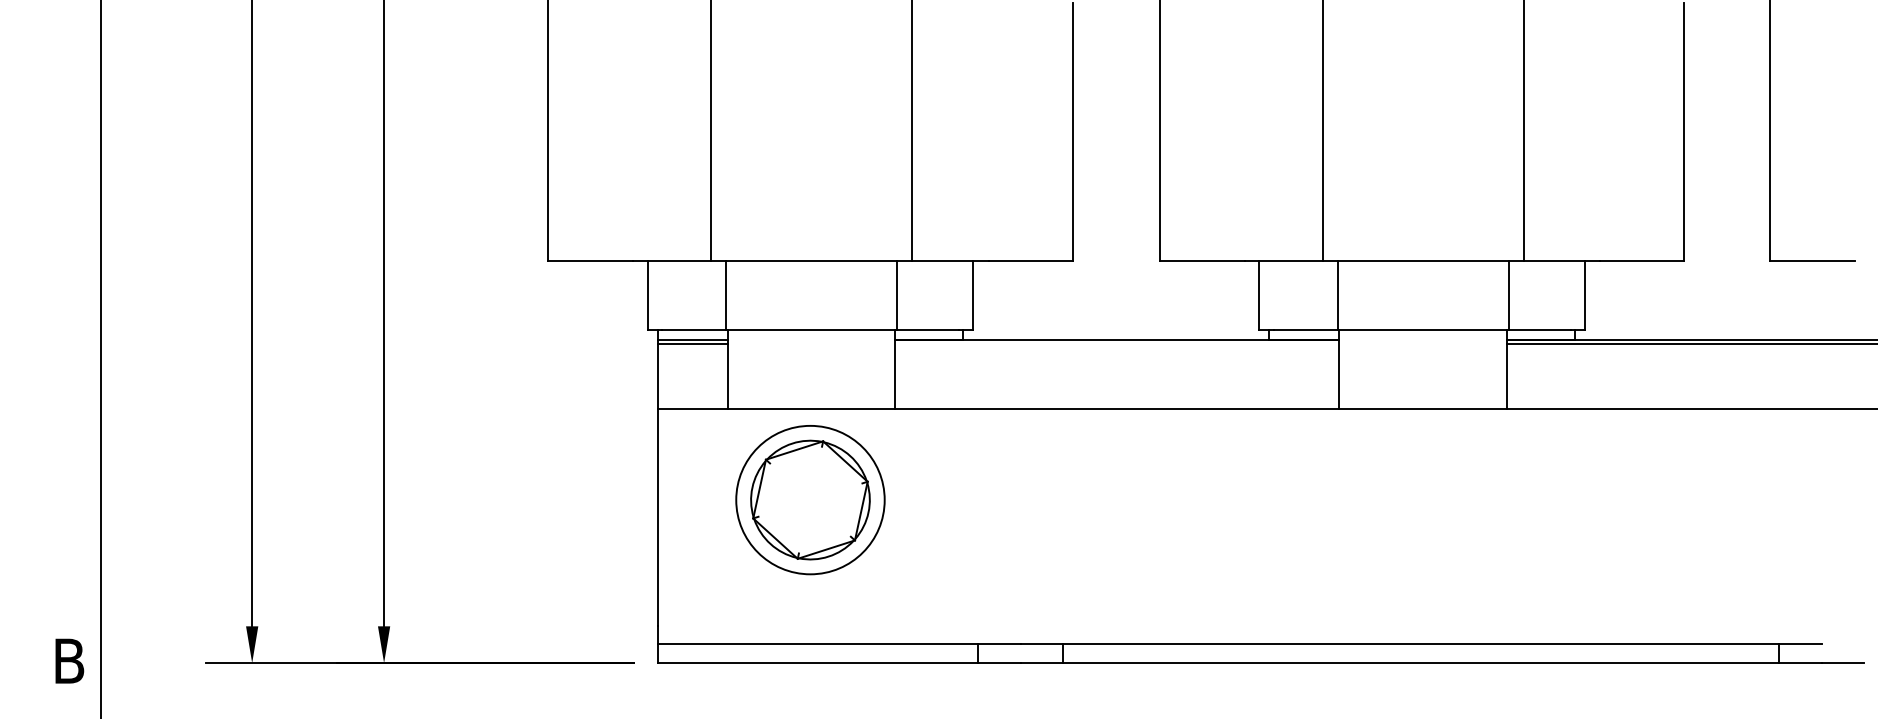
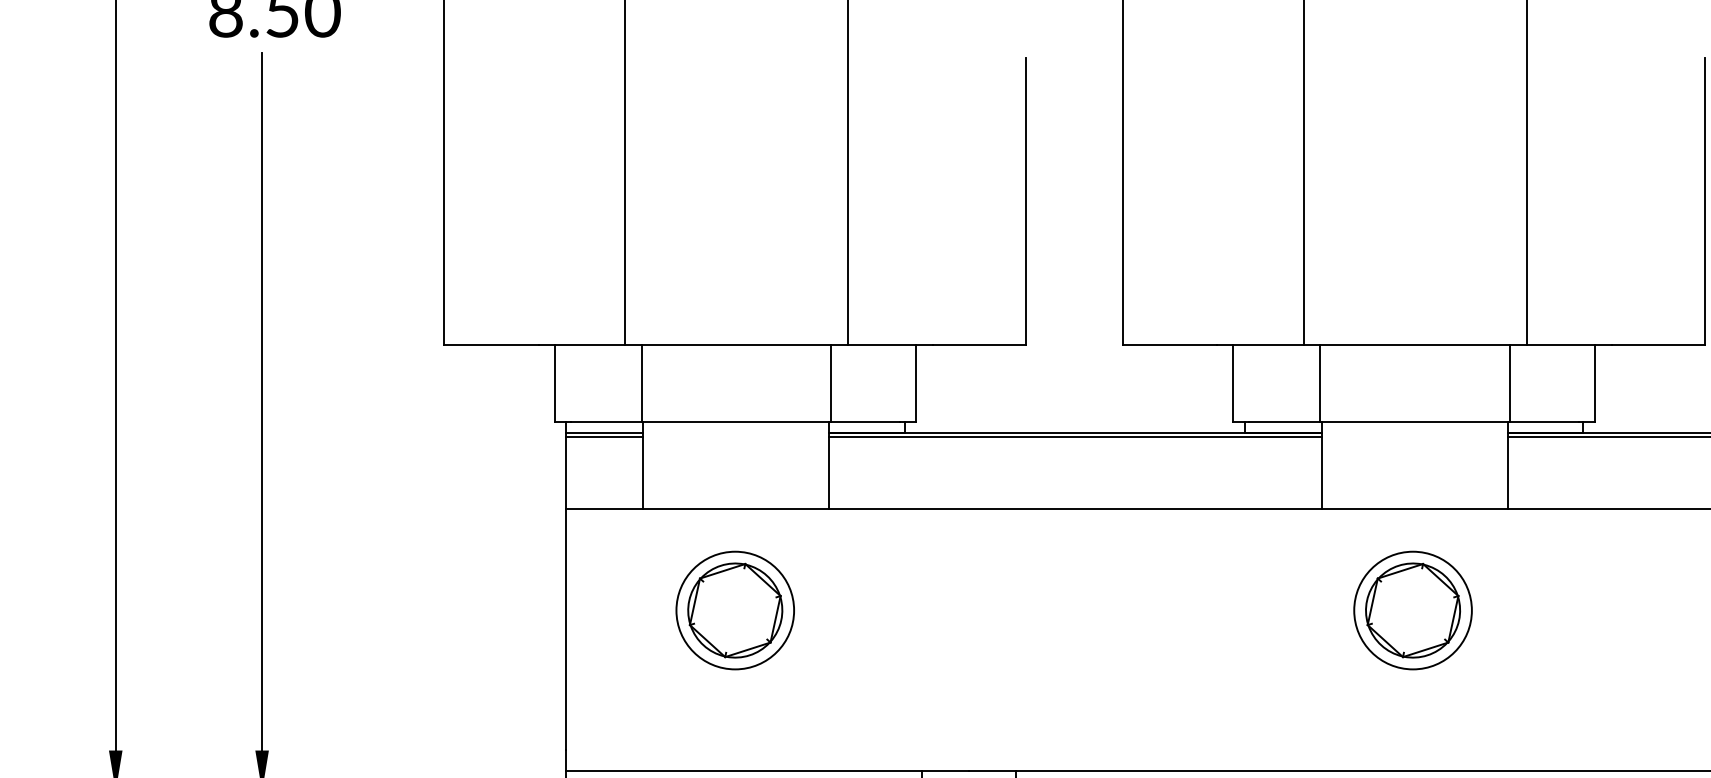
line: (1117, 343) -> (1075, 436), added
part: (810, 500) -> (735, 610), size x0.71
part: (1421, 500) -> (1413, 610), added

